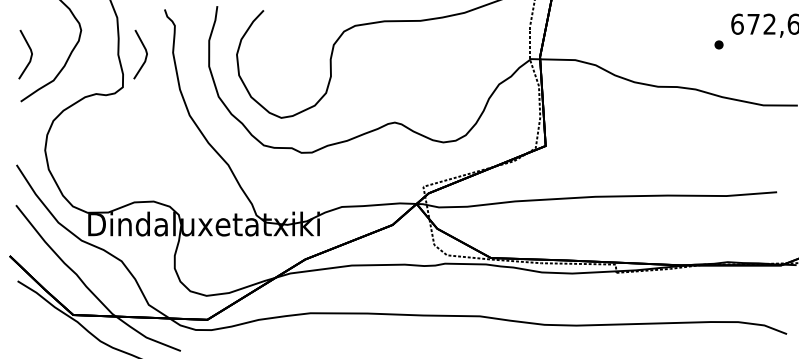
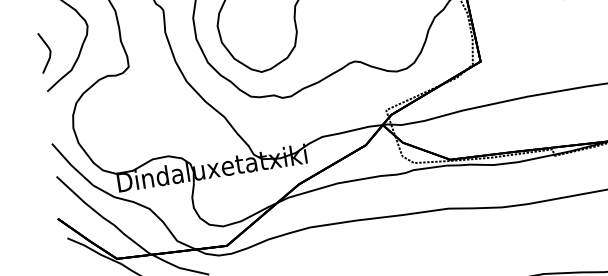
line: (145, 55) -> (143, 38), removed

